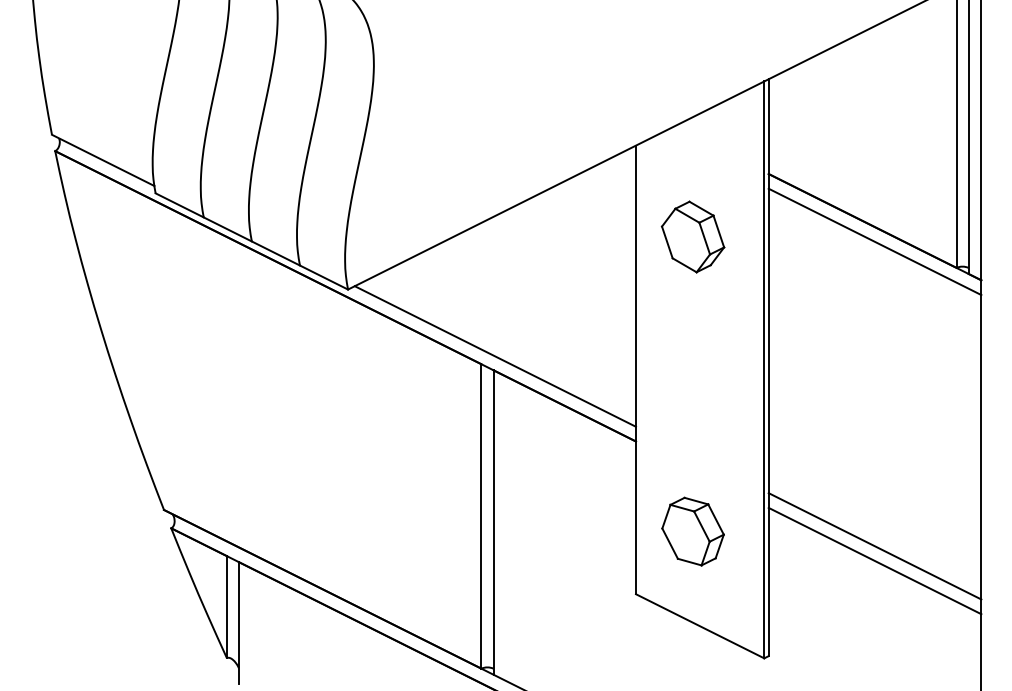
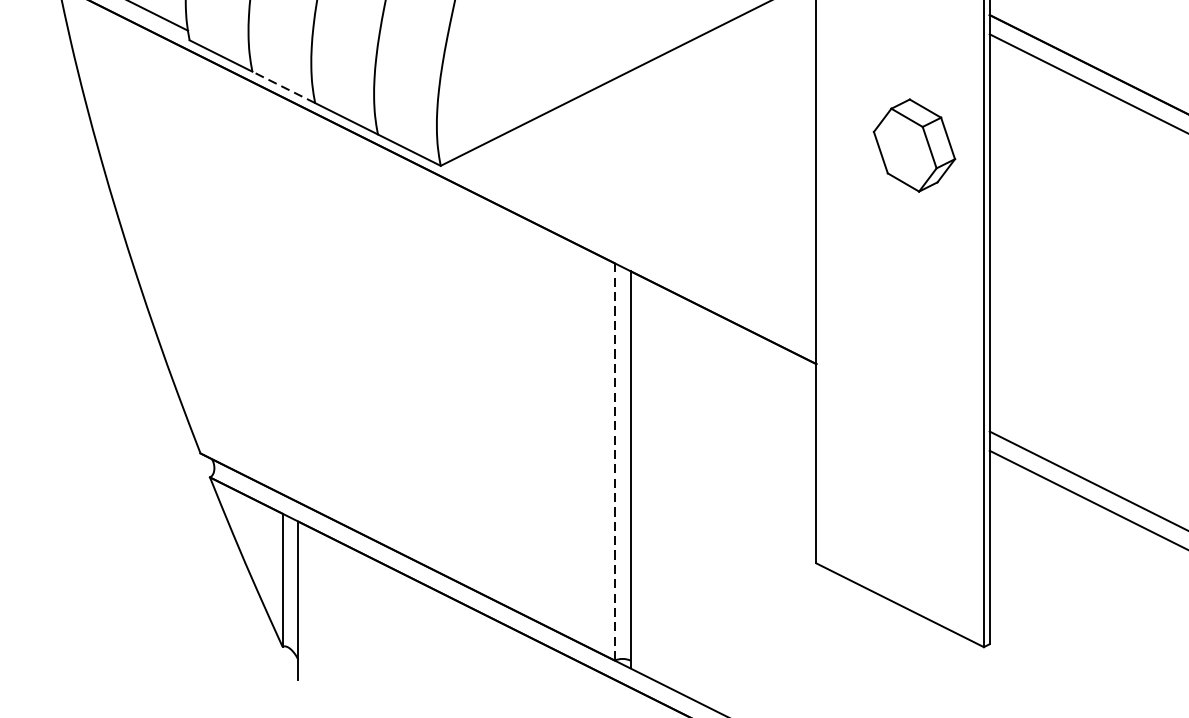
line: (227, 229) -> (283, 87), solid -> dashed
part: (692, 236) -> (913, 144), moved
line: (494, 356) -> (631, 253), removed
line: (481, 516) -> (614, 462), solid -> dashed
part: (692, 531) -> (890, 481), removed

